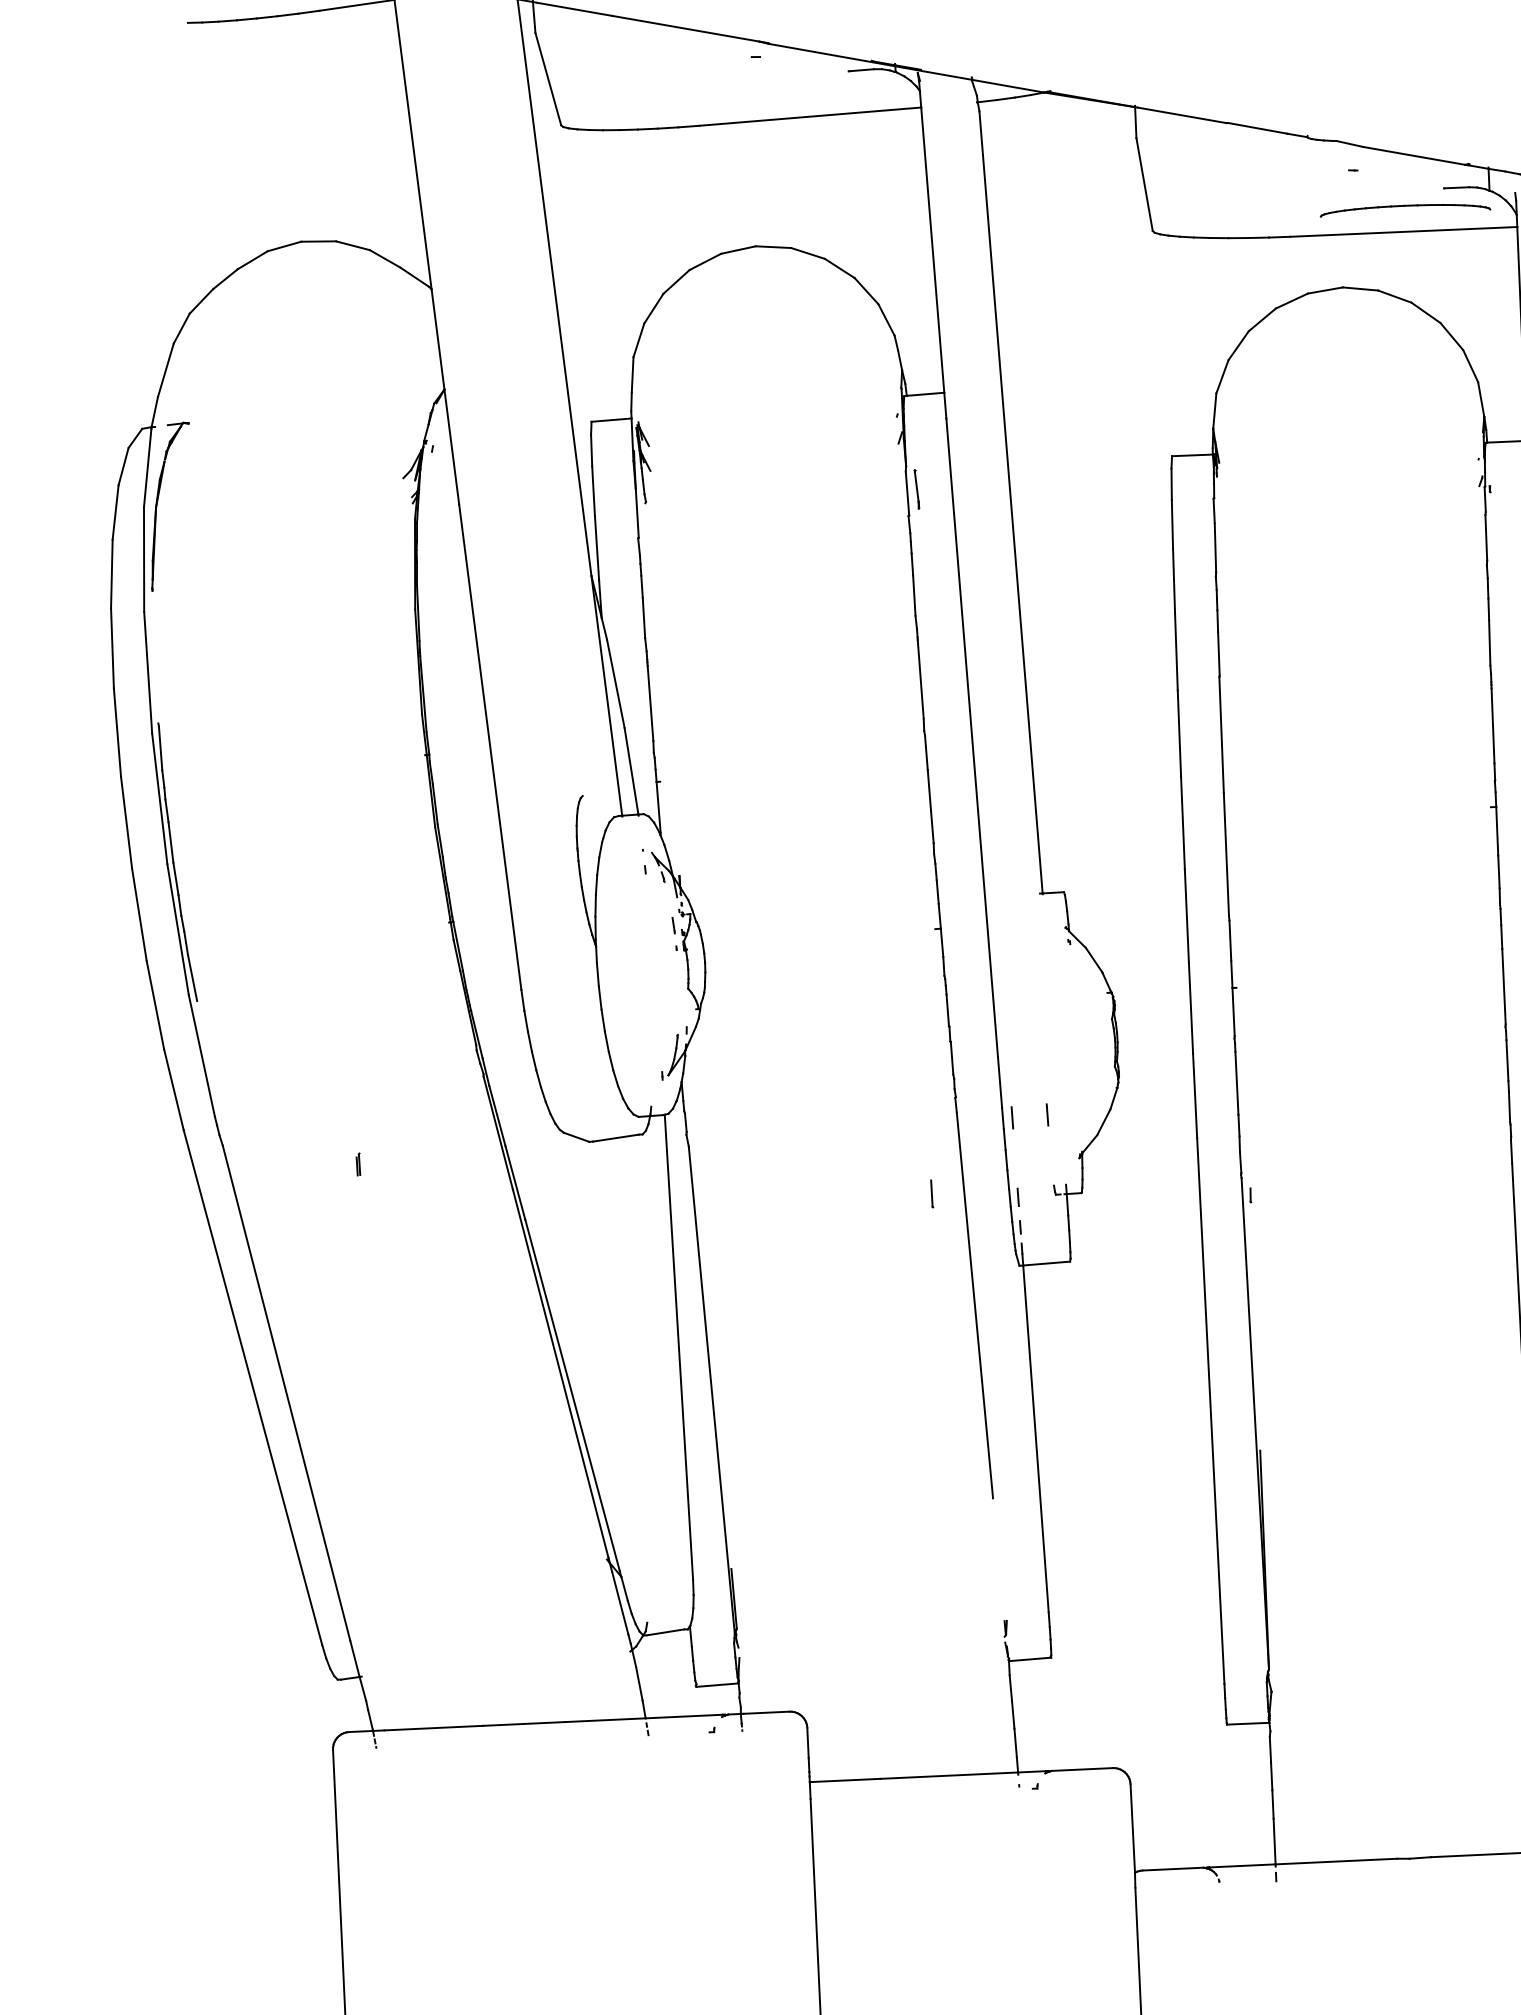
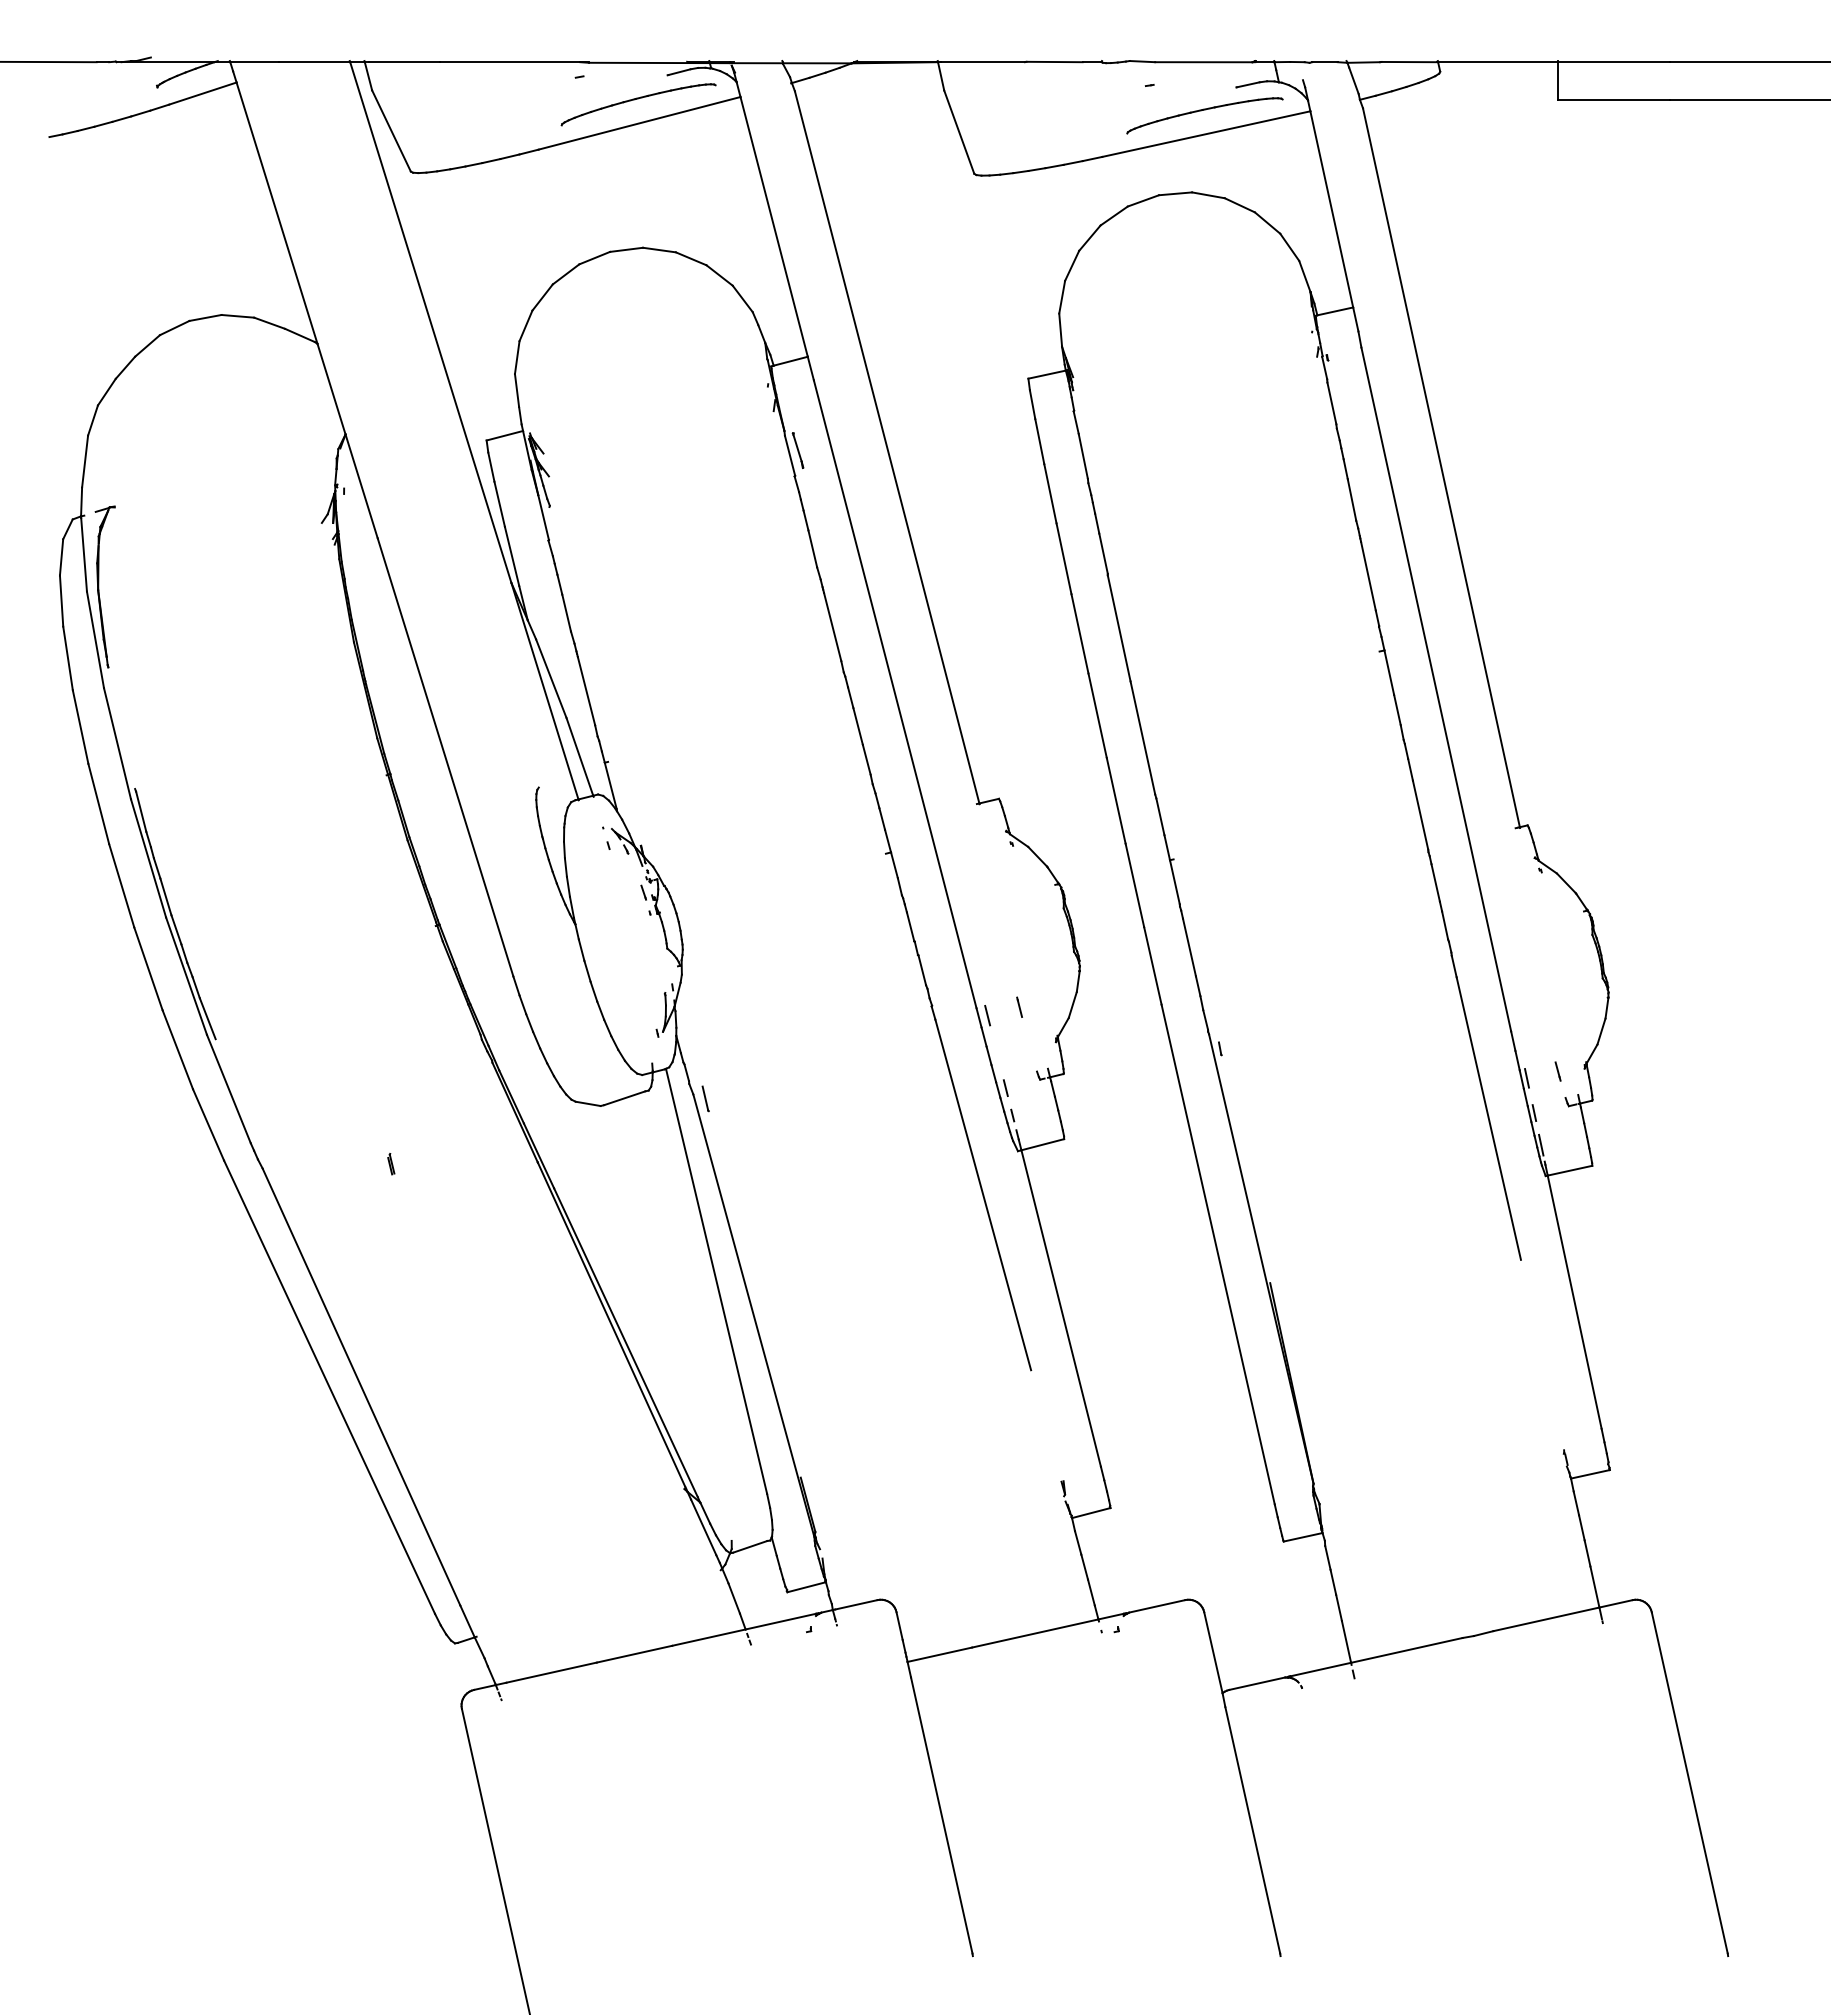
part: (812, 96) -> (638, 104), added
line: (931, 1193) -> (705, 1098), moved

